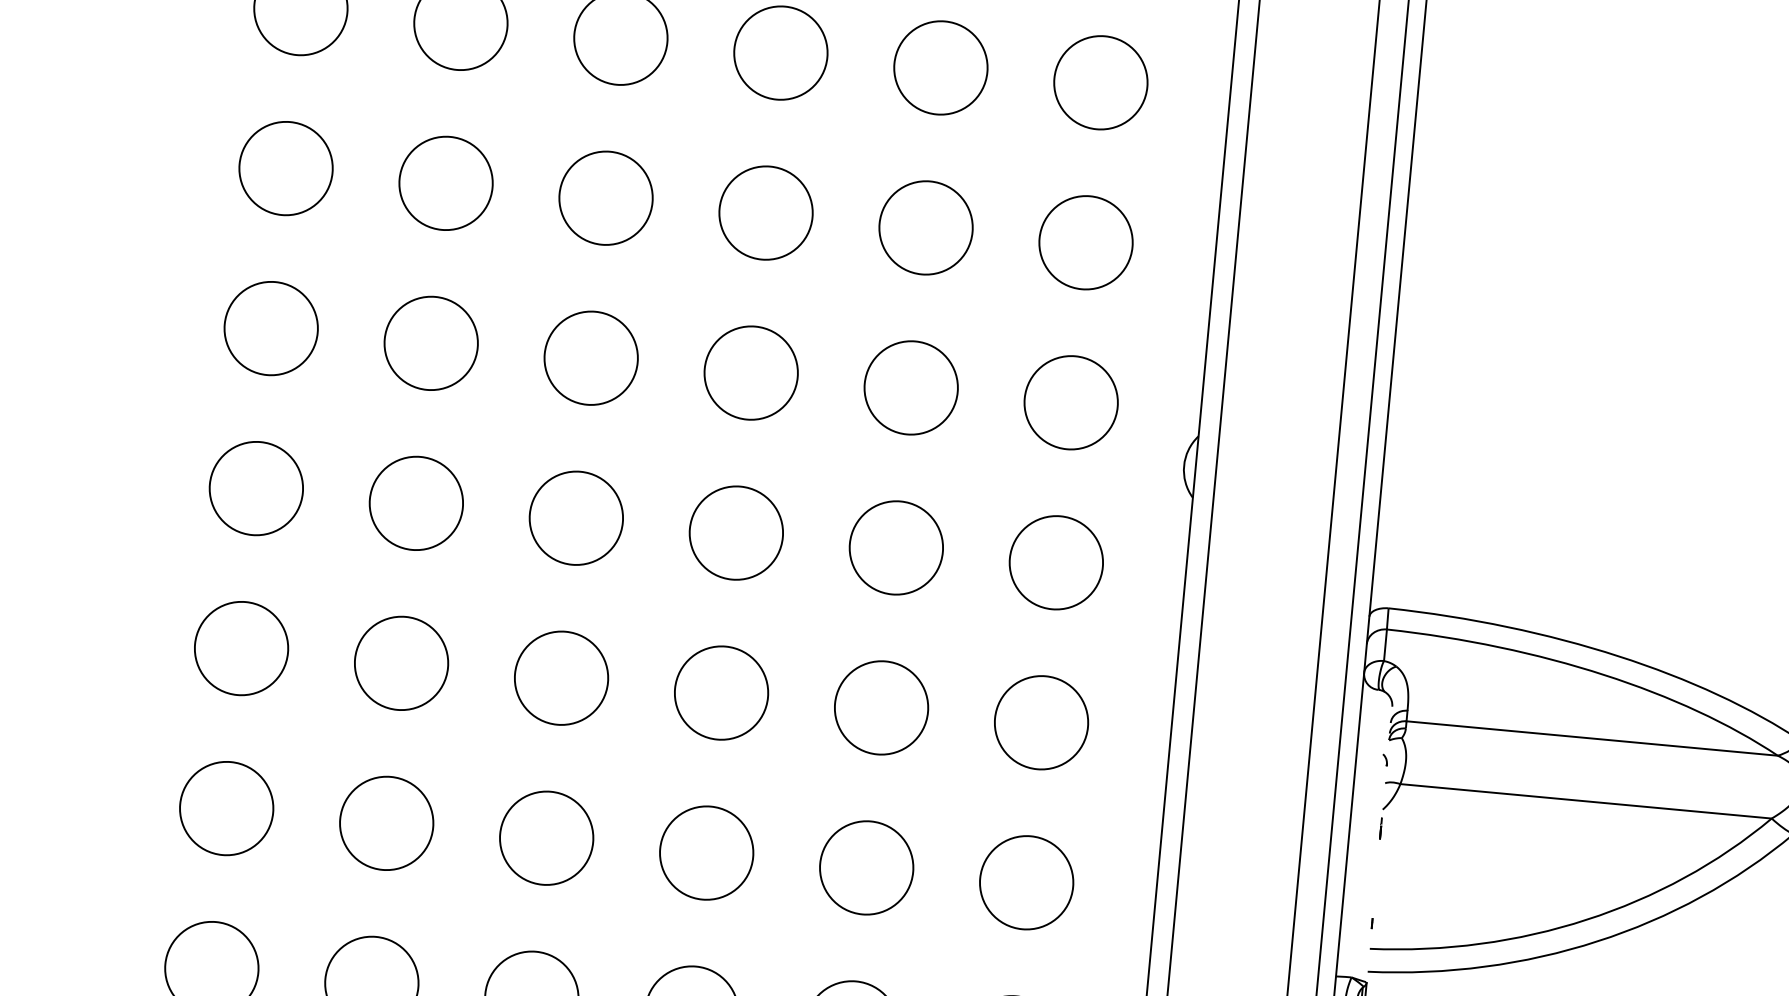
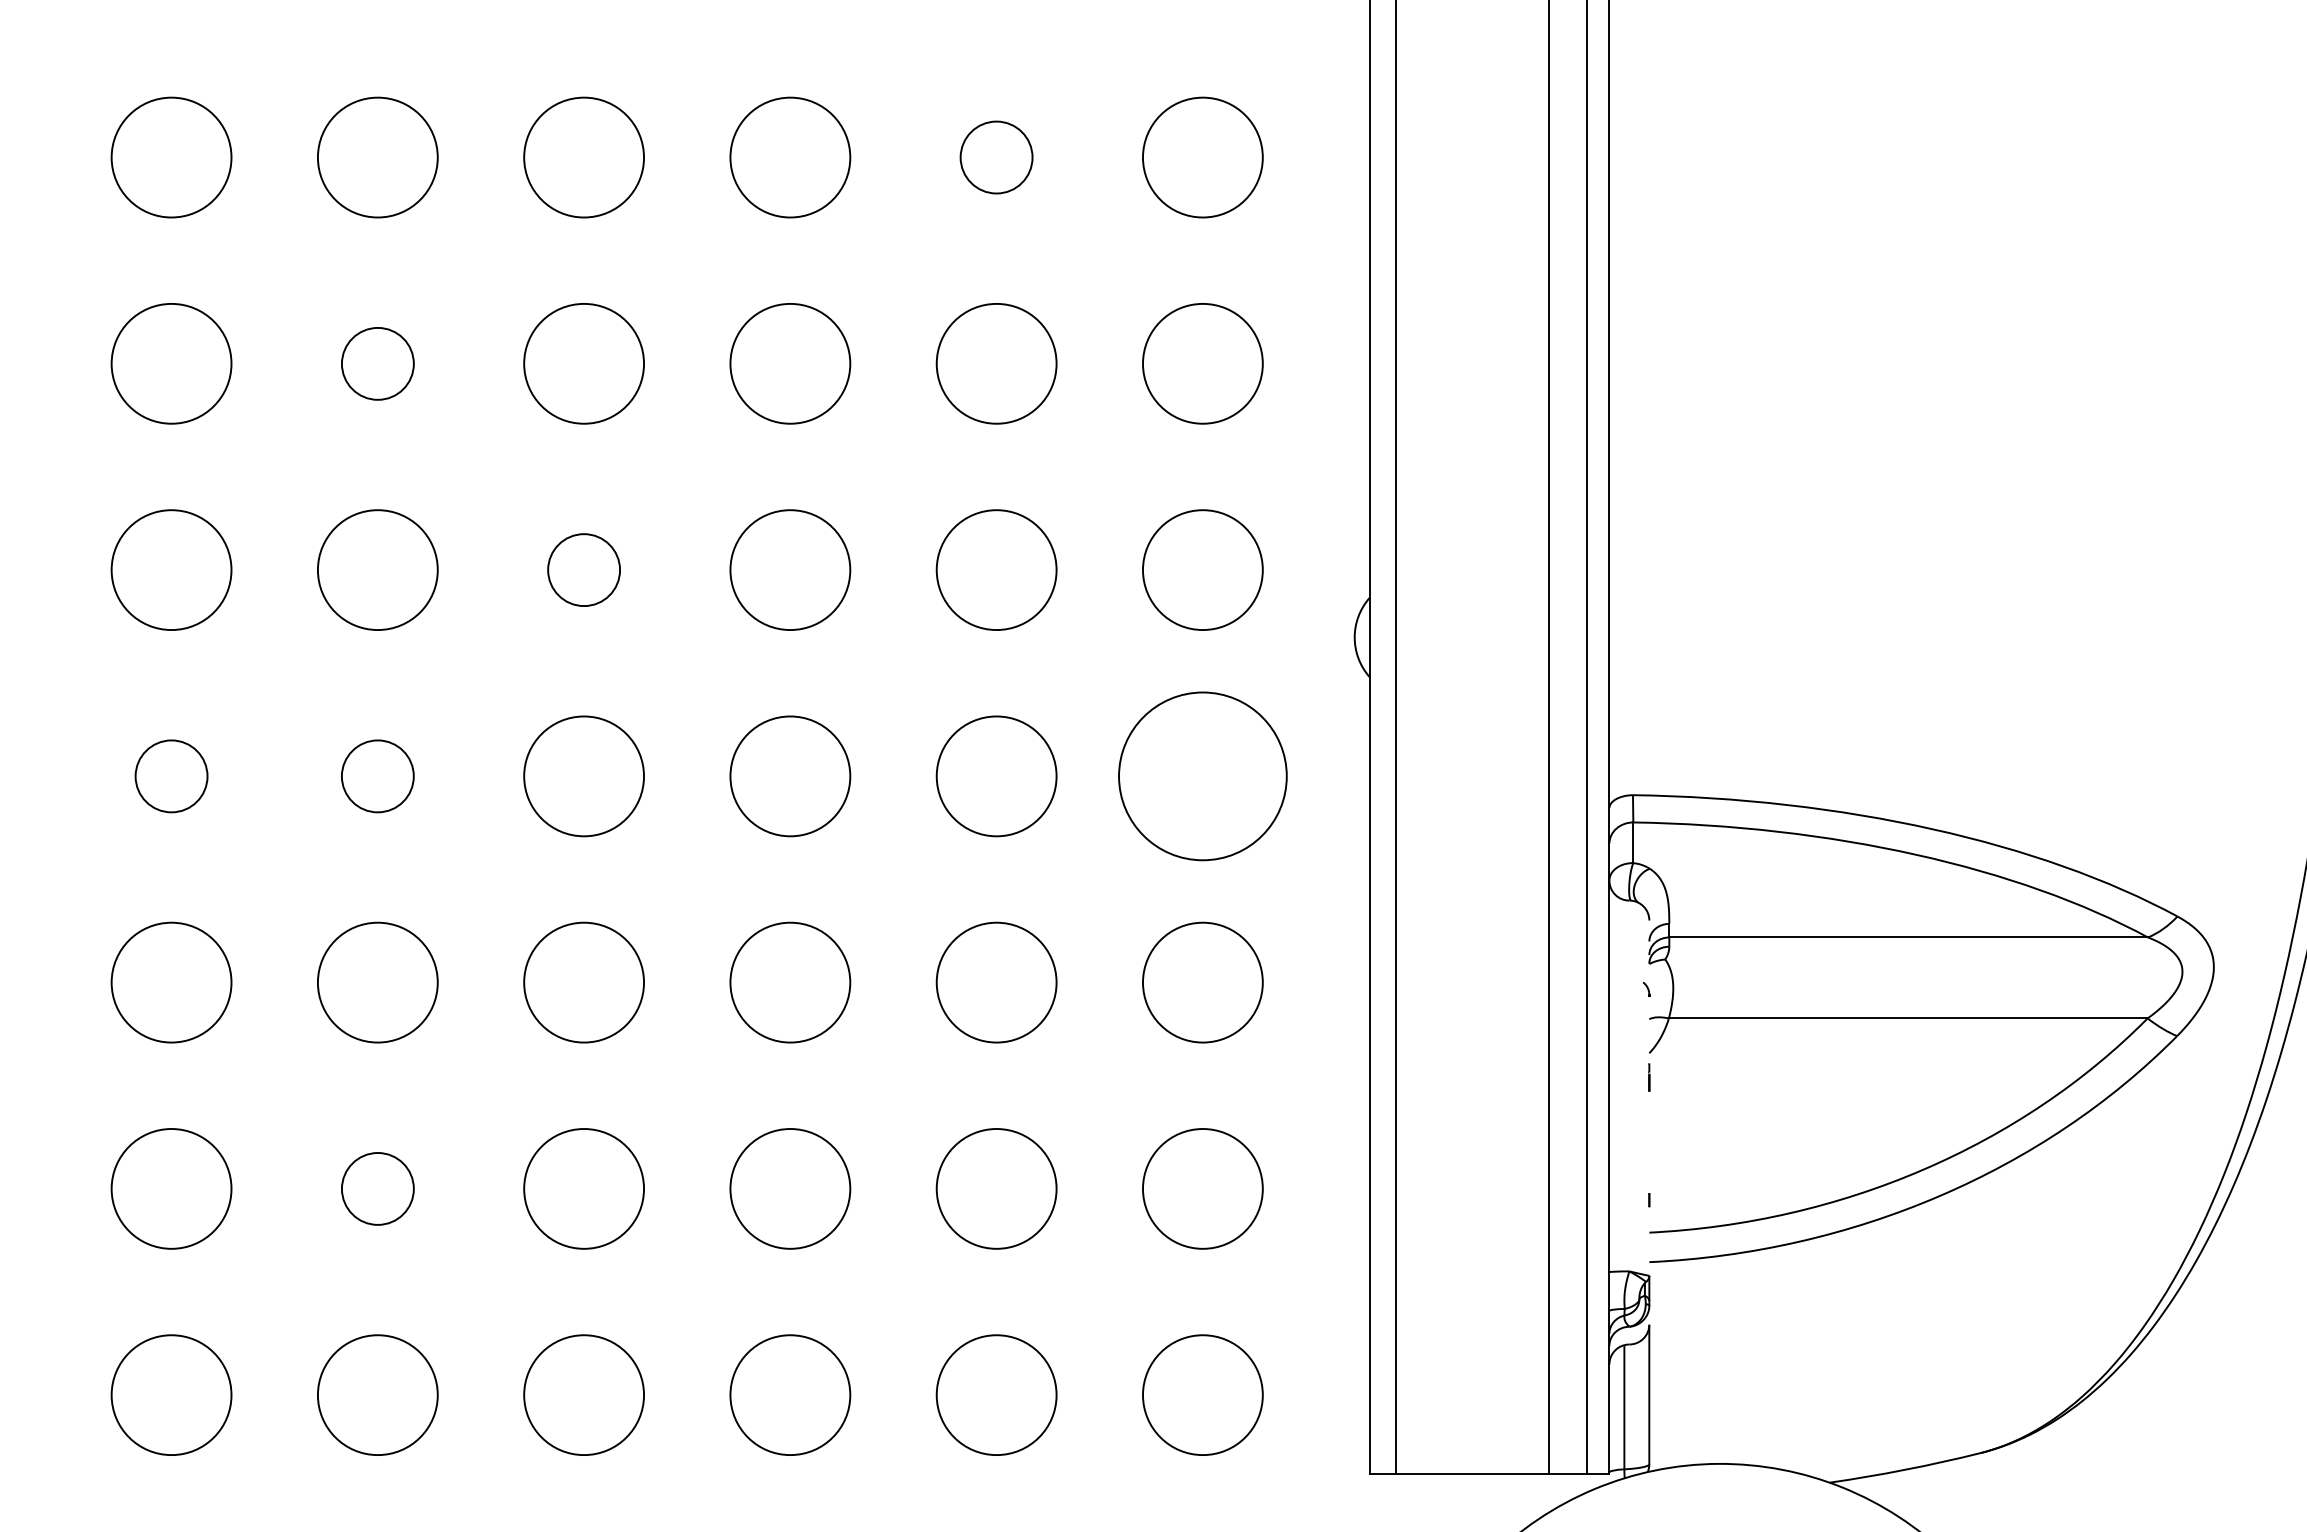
circle: (940, 67) -> (996, 157), size x0.6
circle: (445, 183) -> (377, 363), size x0.6
circle: (591, 358) -> (584, 570), size x0.6
circle: (256, 488) -> (171, 776), size x0.6
circle: (416, 503) -> (377, 776), size x0.6
circle: (1056, 562) -> (1202, 776), size x1.4
circle: (386, 823) -> (377, 1188), size x0.6

